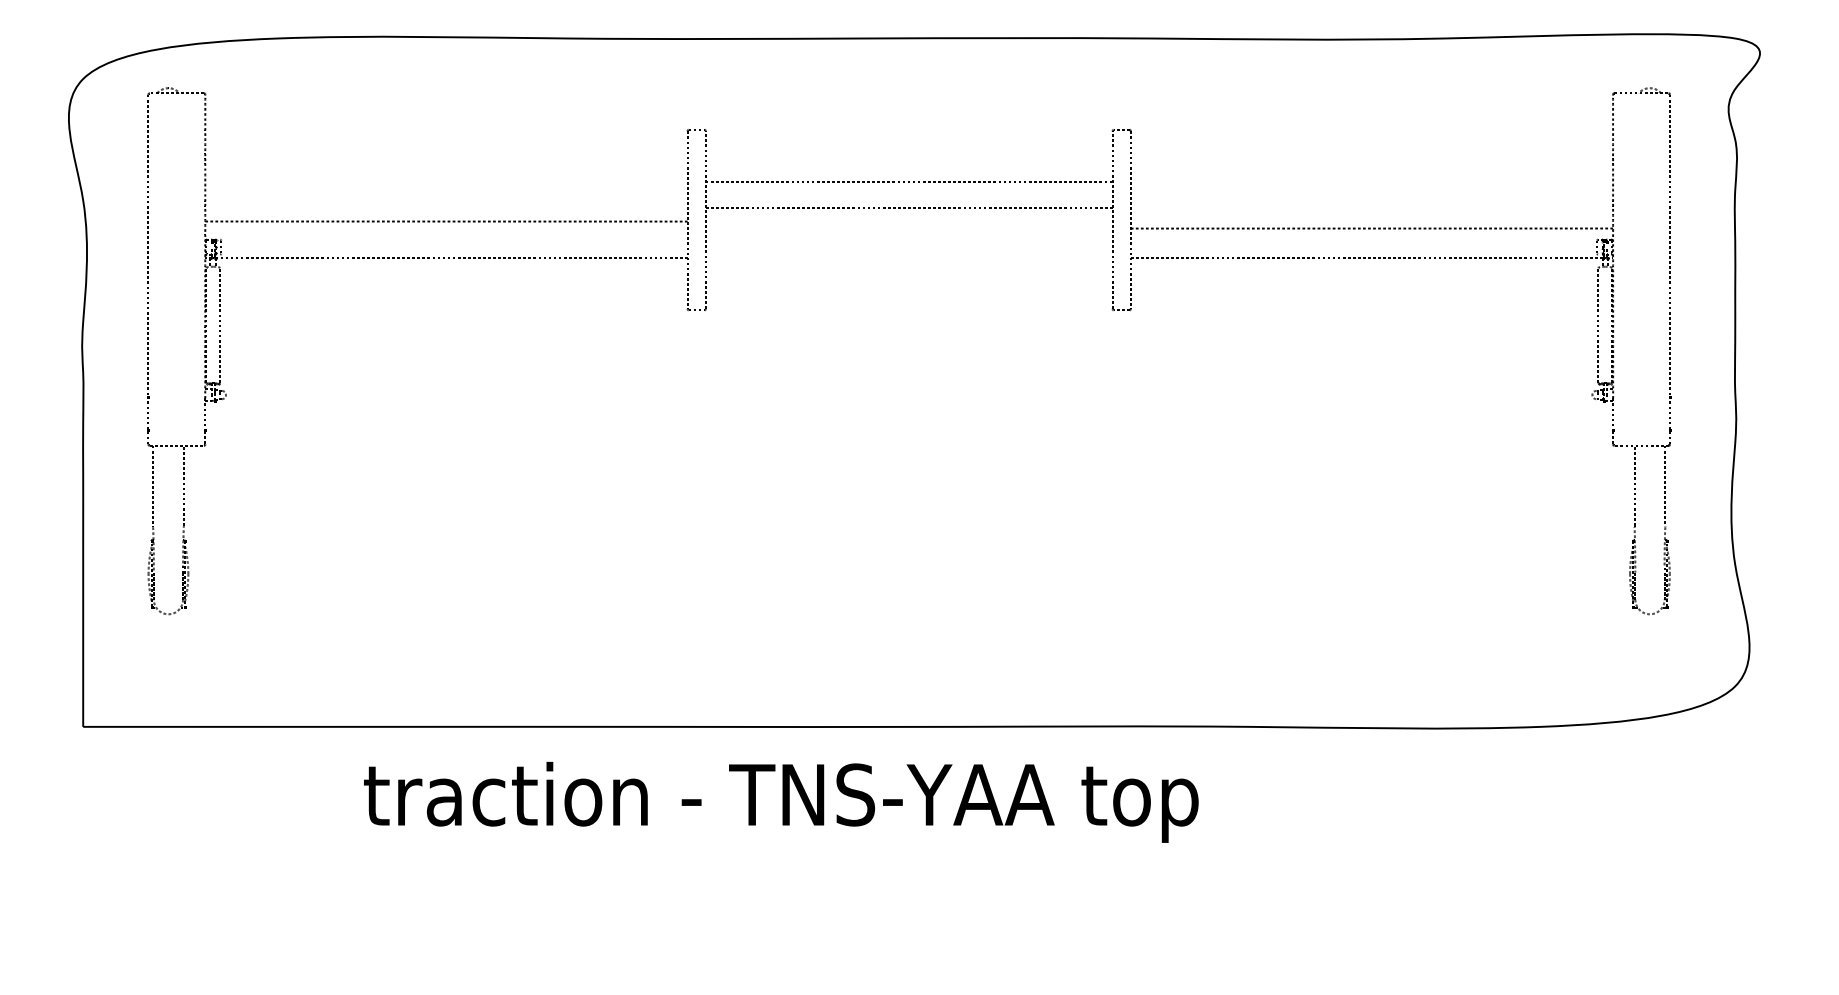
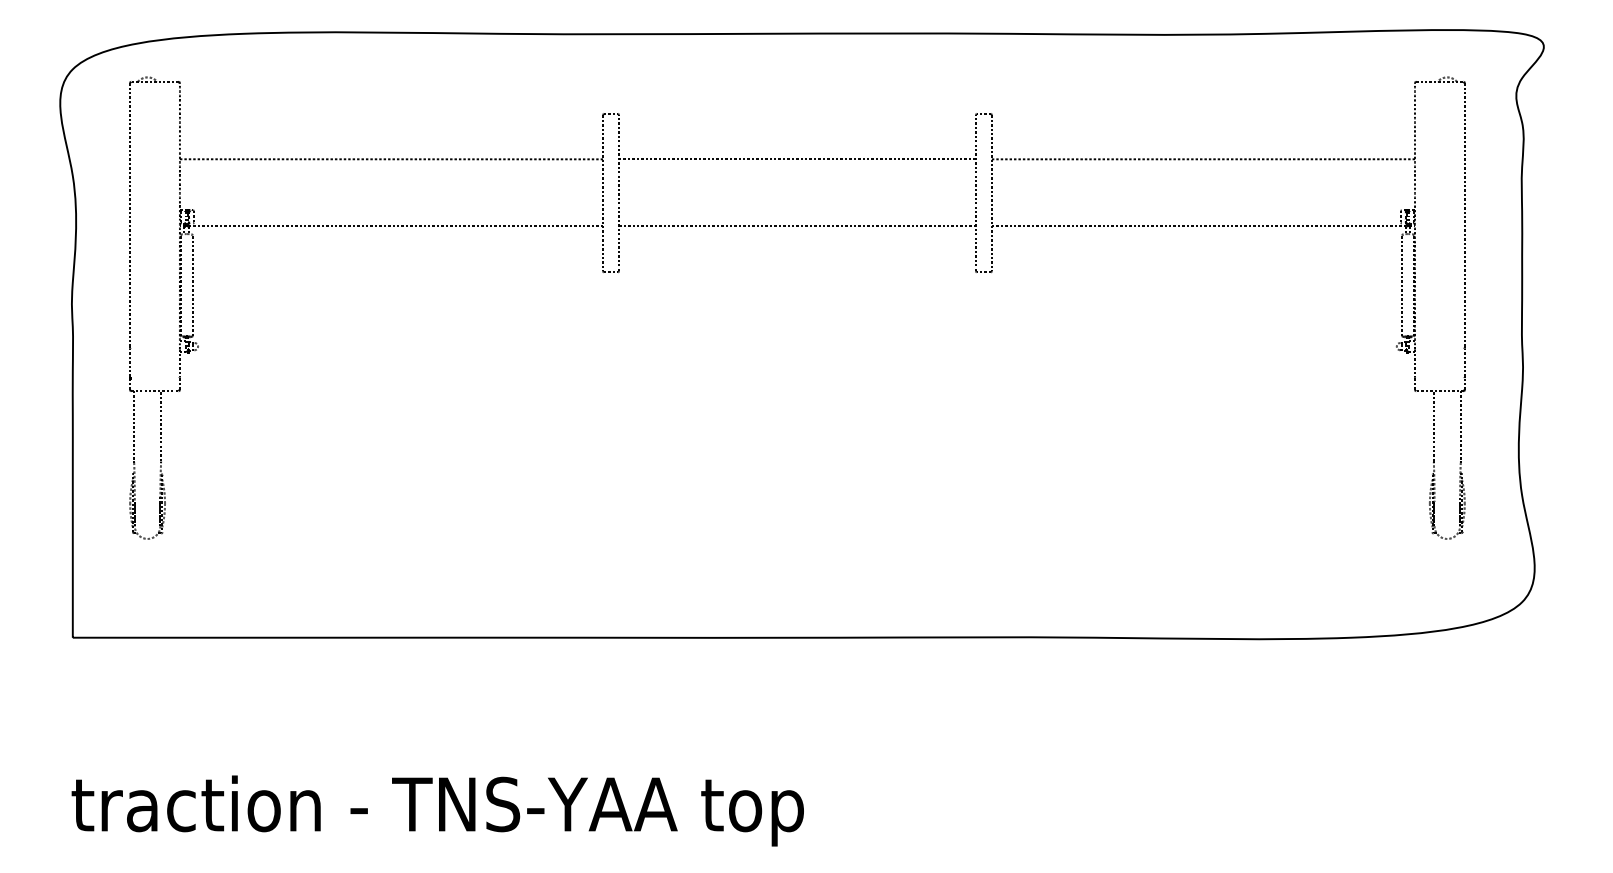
line: (908, 207) -> (796, 225), moved
line: (446, 221) -> (391, 159), moved
line: (1371, 228) -> (1203, 159), moved
text: (781, 802) -> (438, 811), moved

